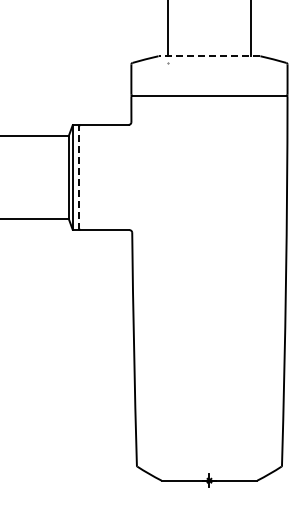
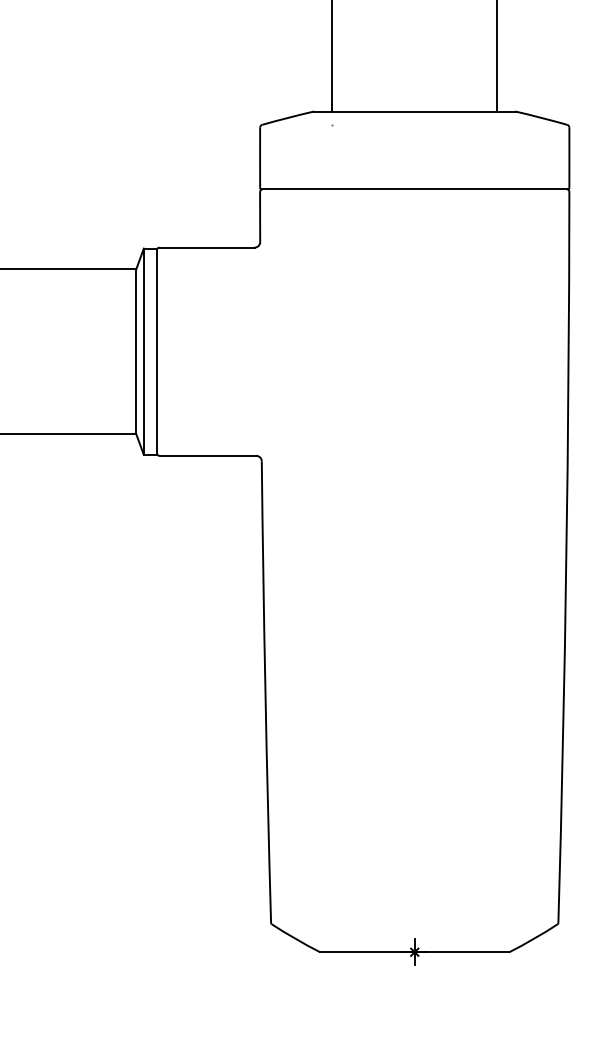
line: (209, 56) -> (414, 112), dashed -> solid
line: (79, 177) -> (157, 351), dashed -> solid

